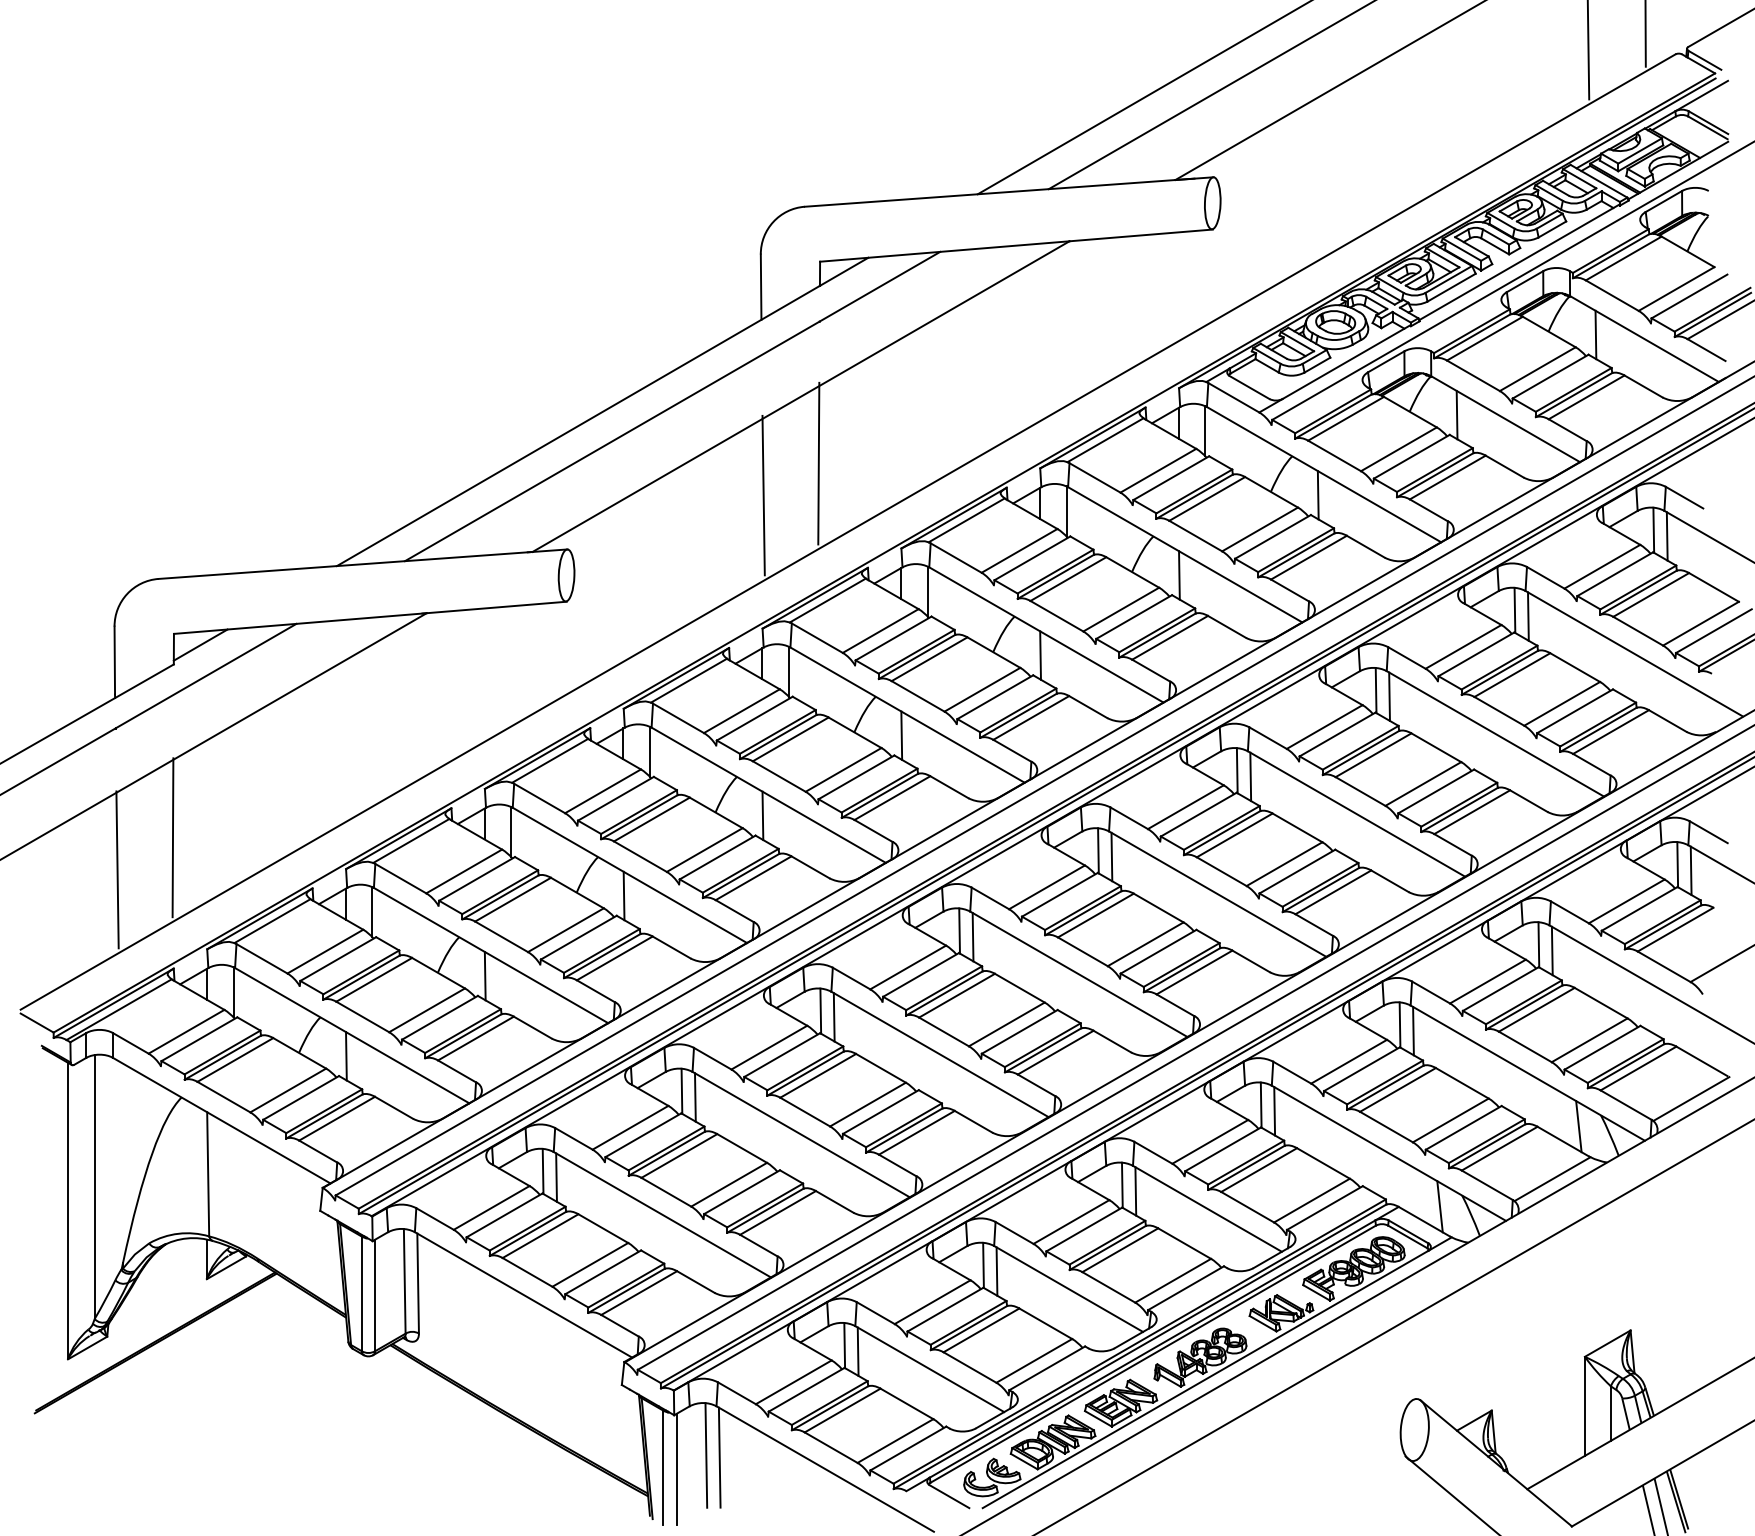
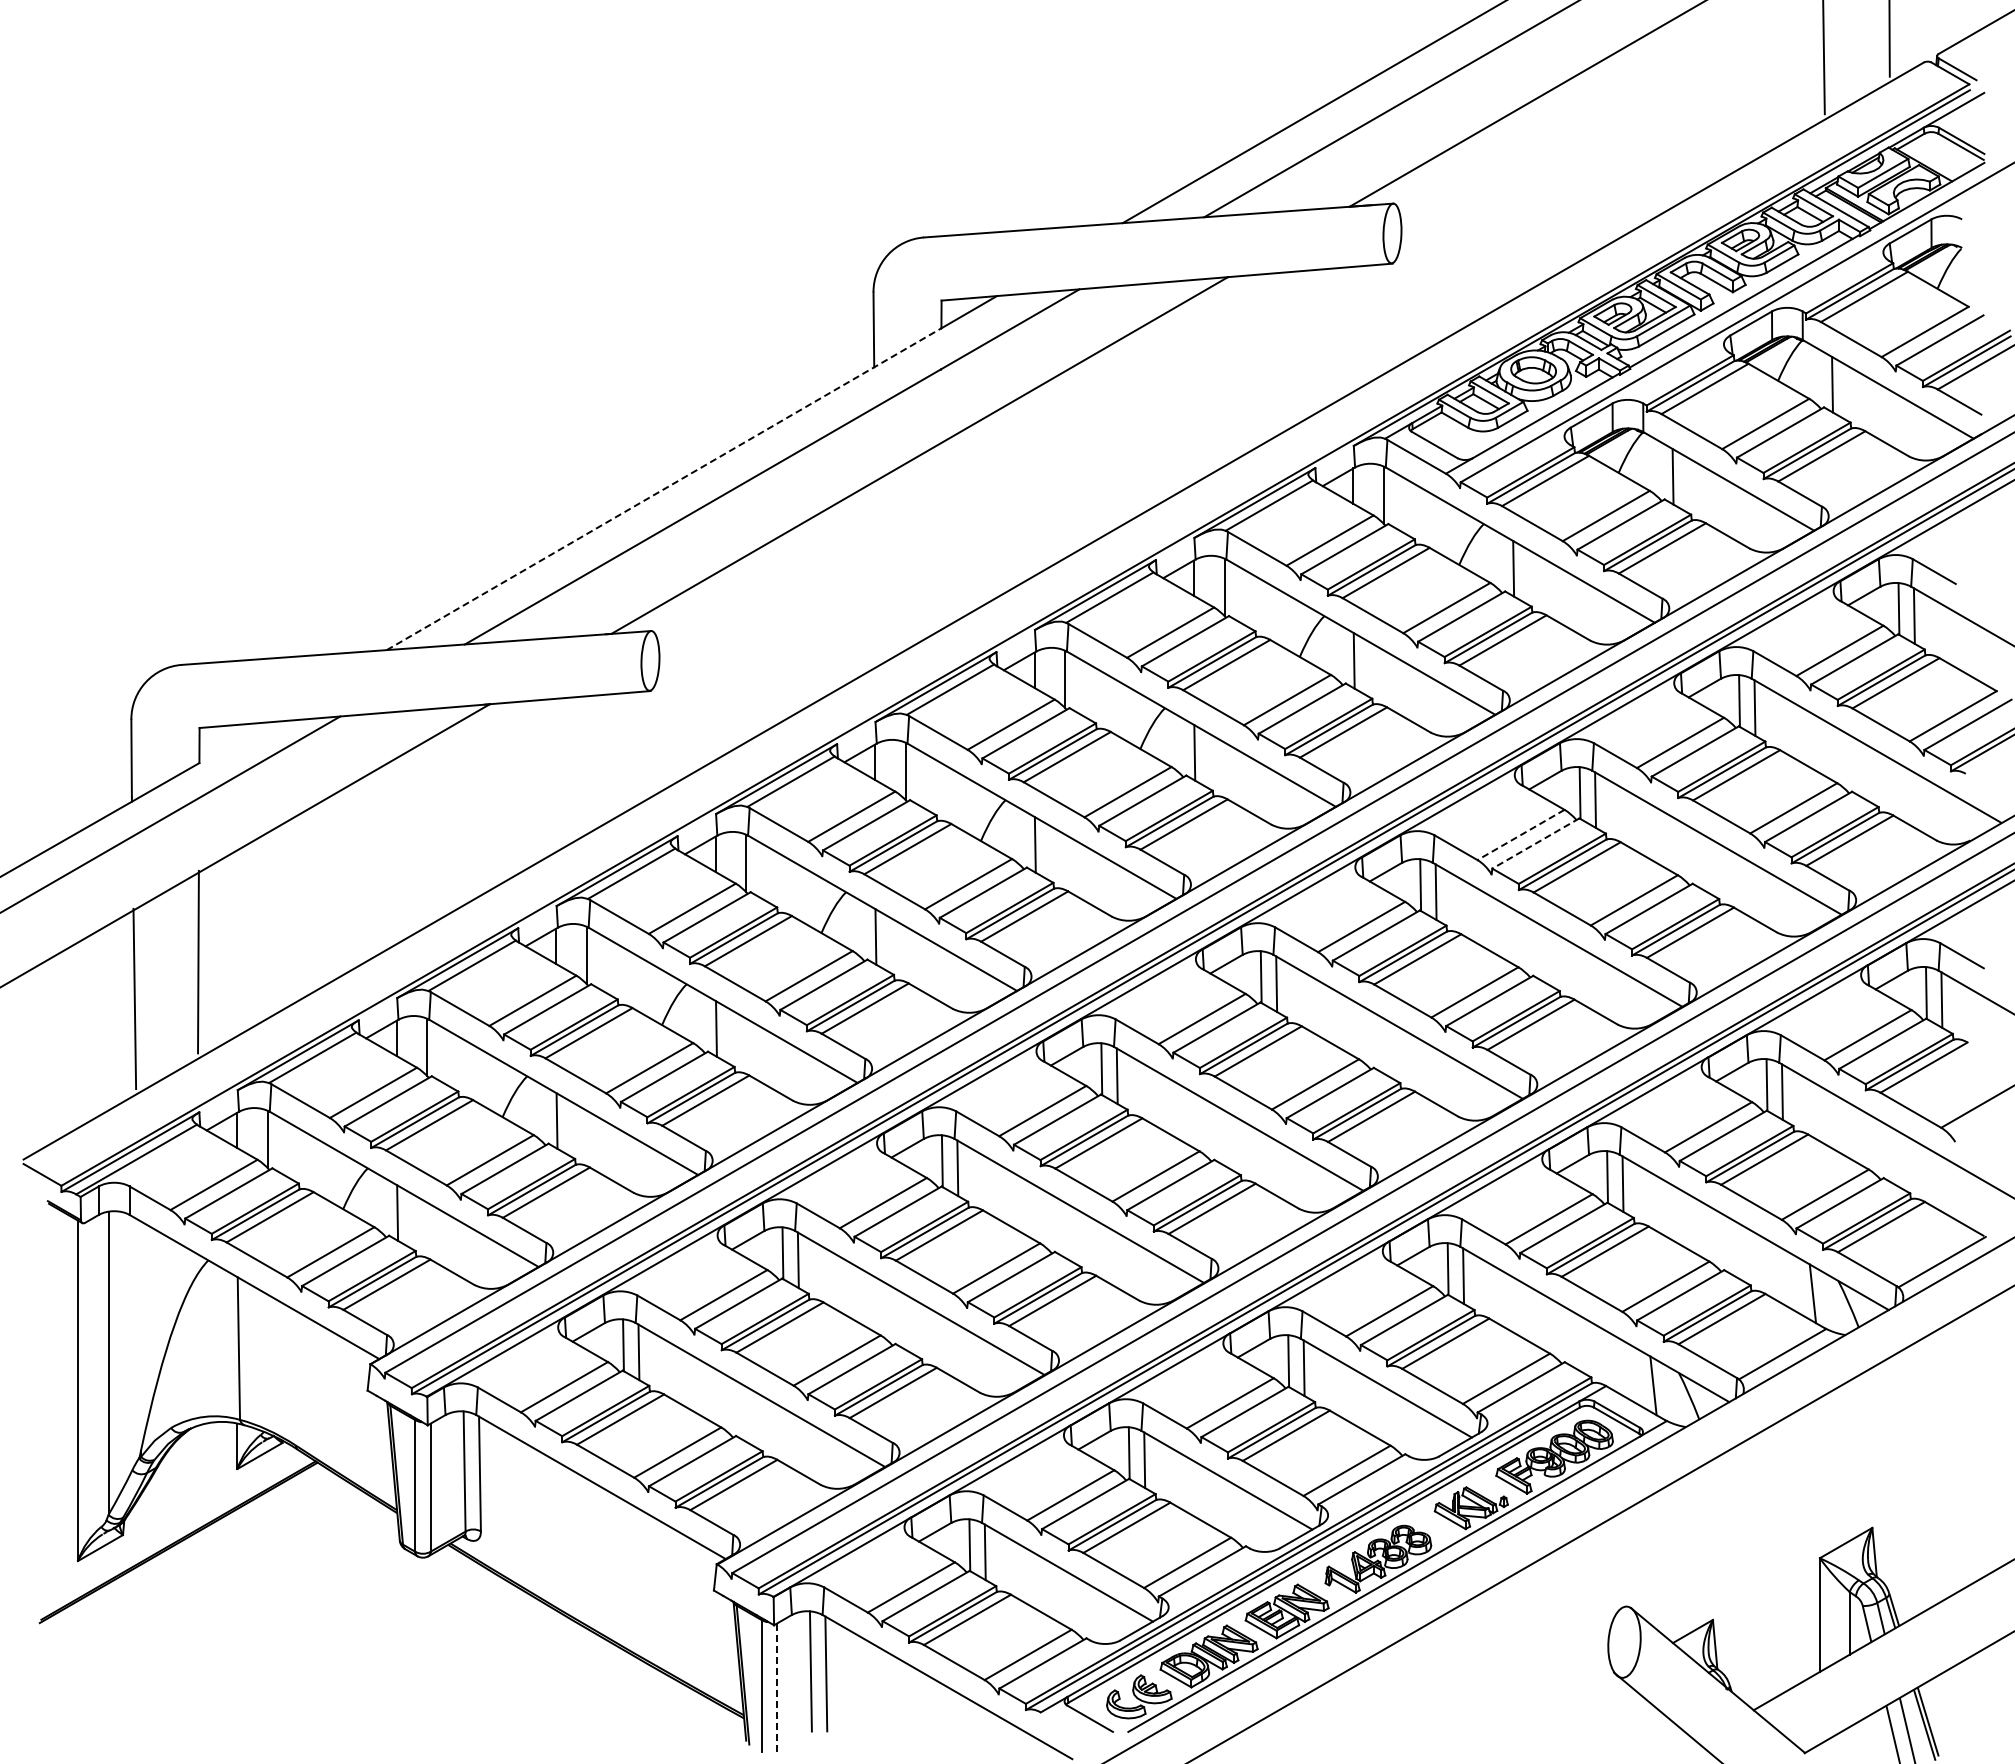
line: (578, 426) -> (664, 489), solid -> dashed
line: (818, 463) -> (939, 532), removed
line: (763, 495) -> (876, 568), removed
line: (200, 644) -> (230, 740), removed
line: (1324, 727) -> (1520, 835), solid -> dashed
line: (1337, 734) -> (1535, 843), solid -> dashed
line: (676, 1470) -> (776, 1688), solid -> dashed

